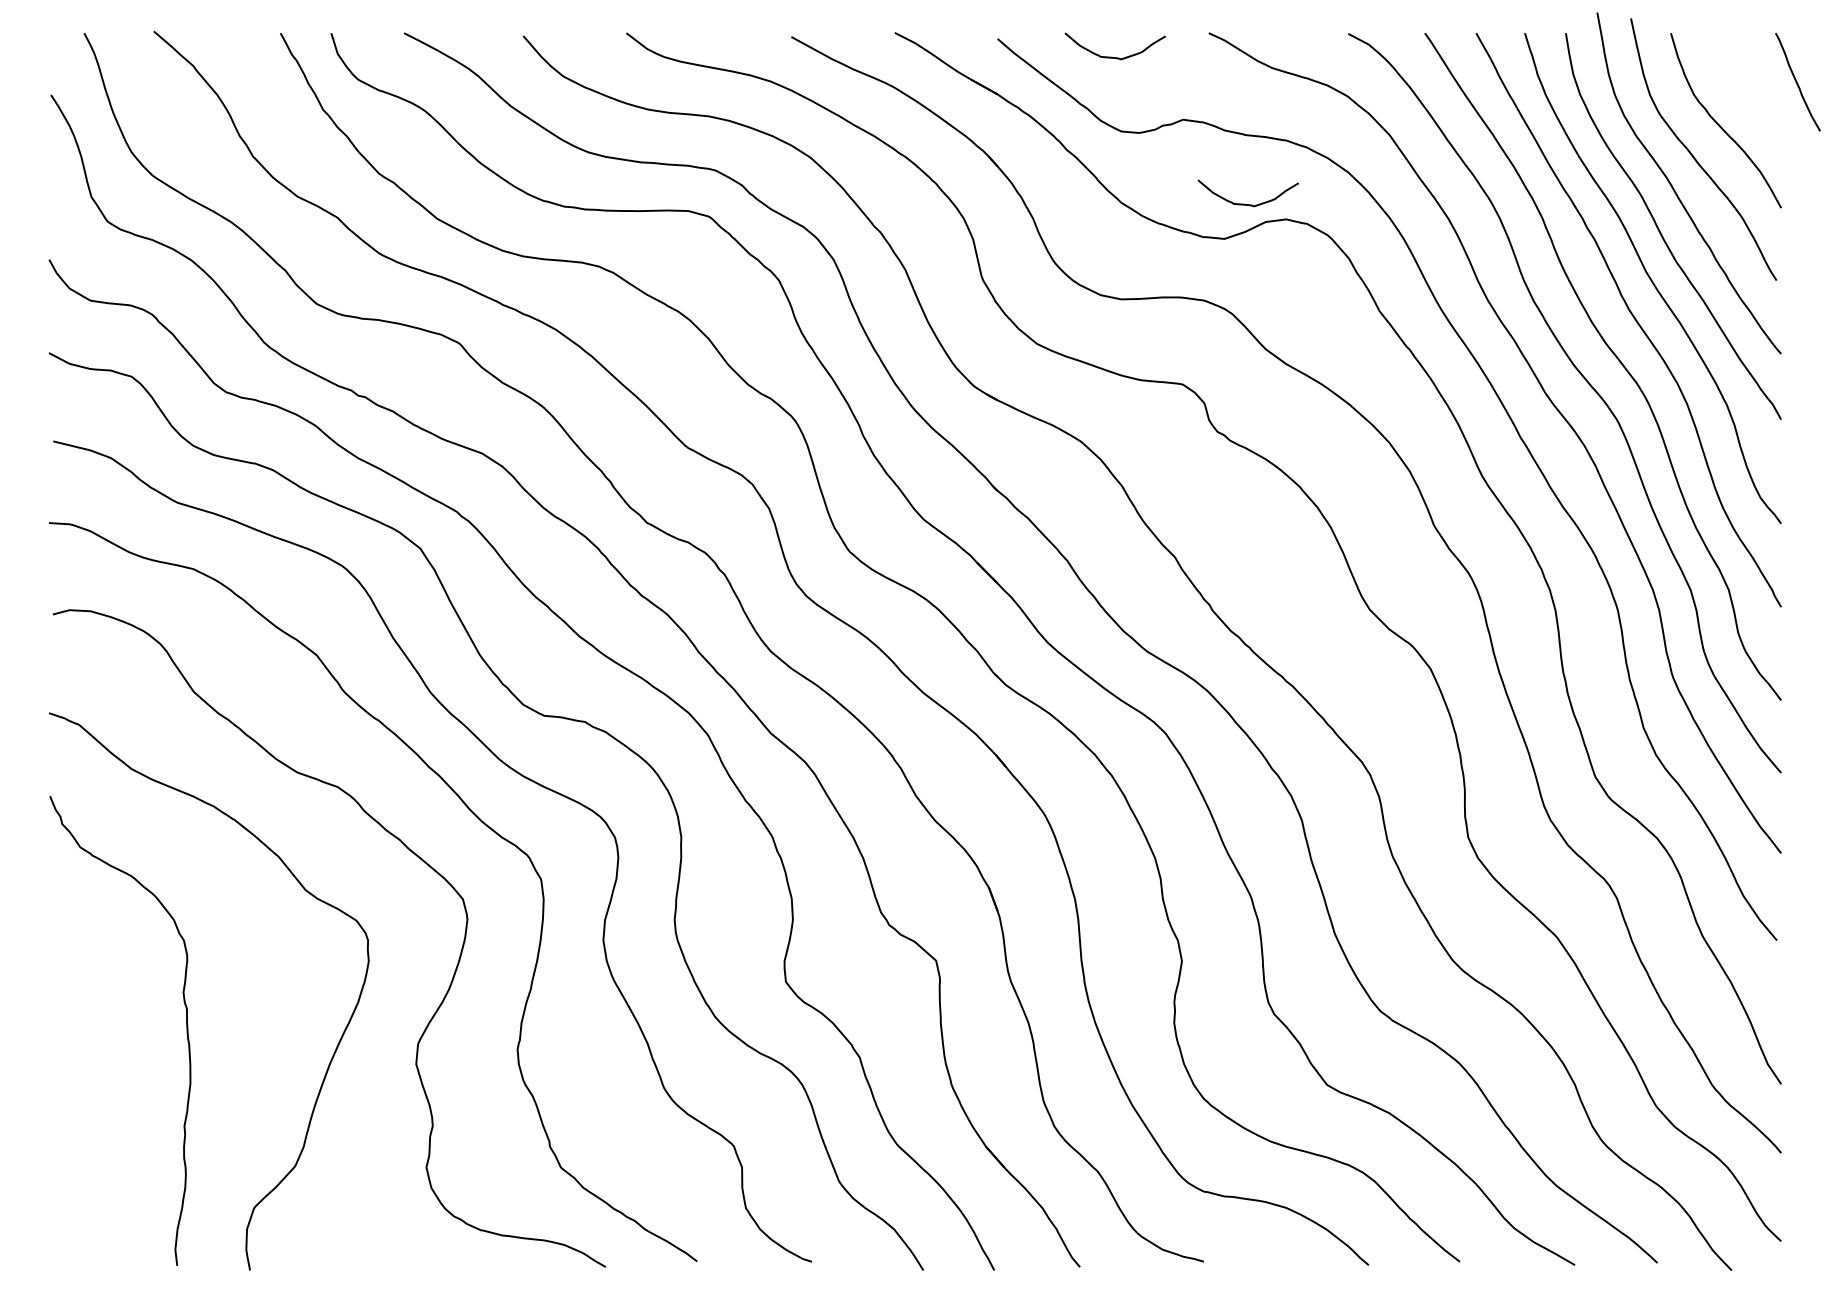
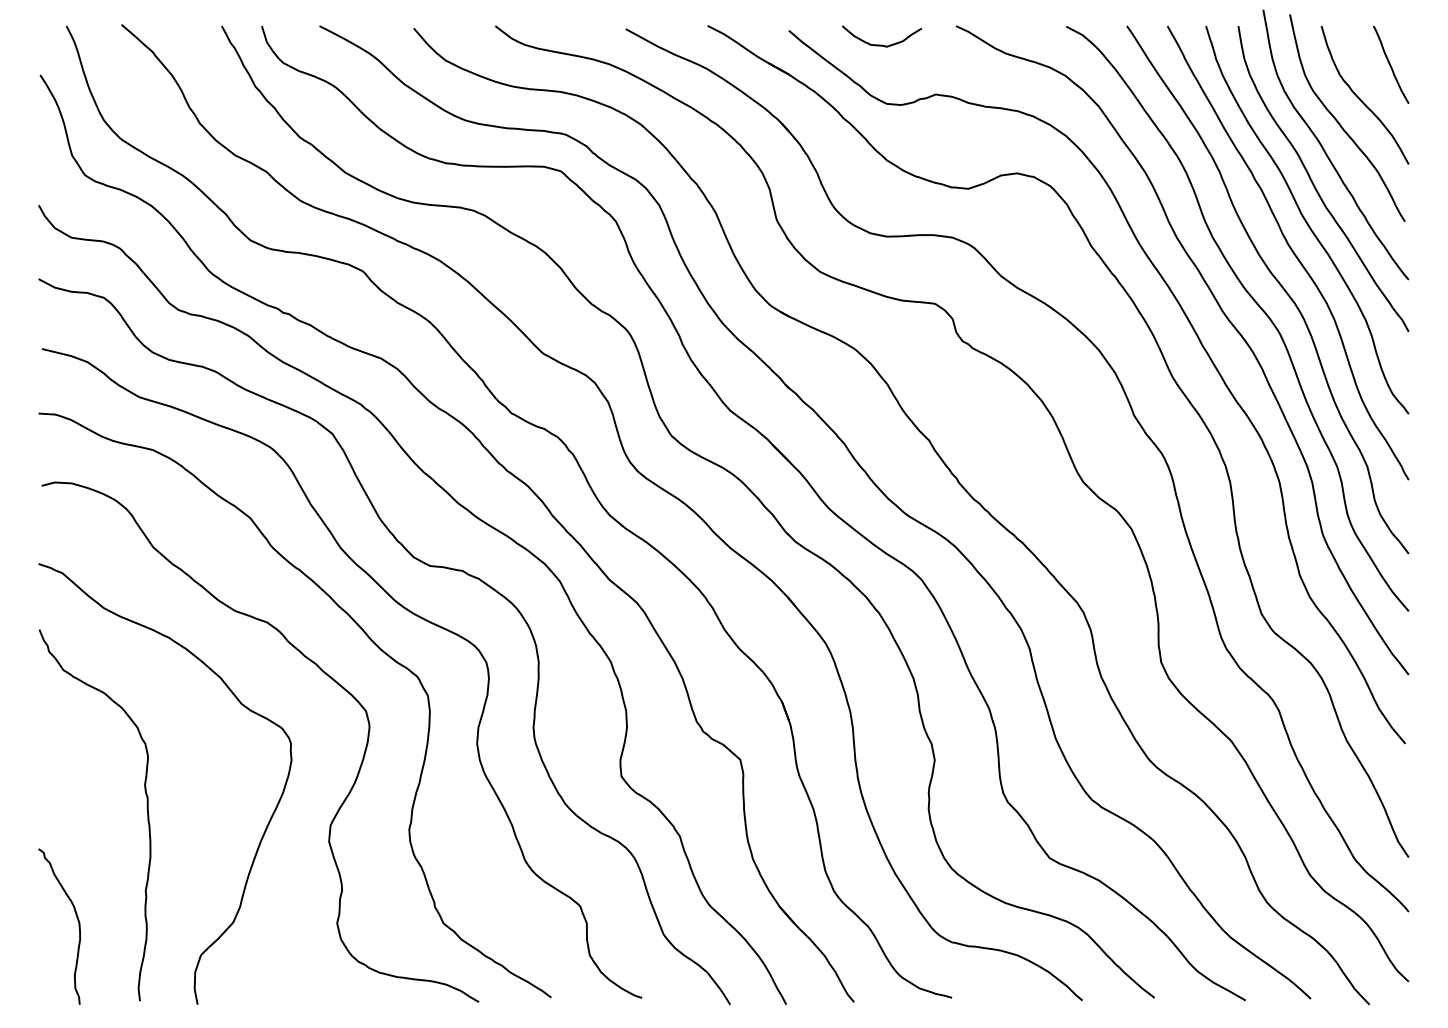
curve: (1797, 82) -> (1390, 65), moved
curve: (1245, 203) -> (985, 160), removed
curve: (98, 1164) -> (77, 920), added

